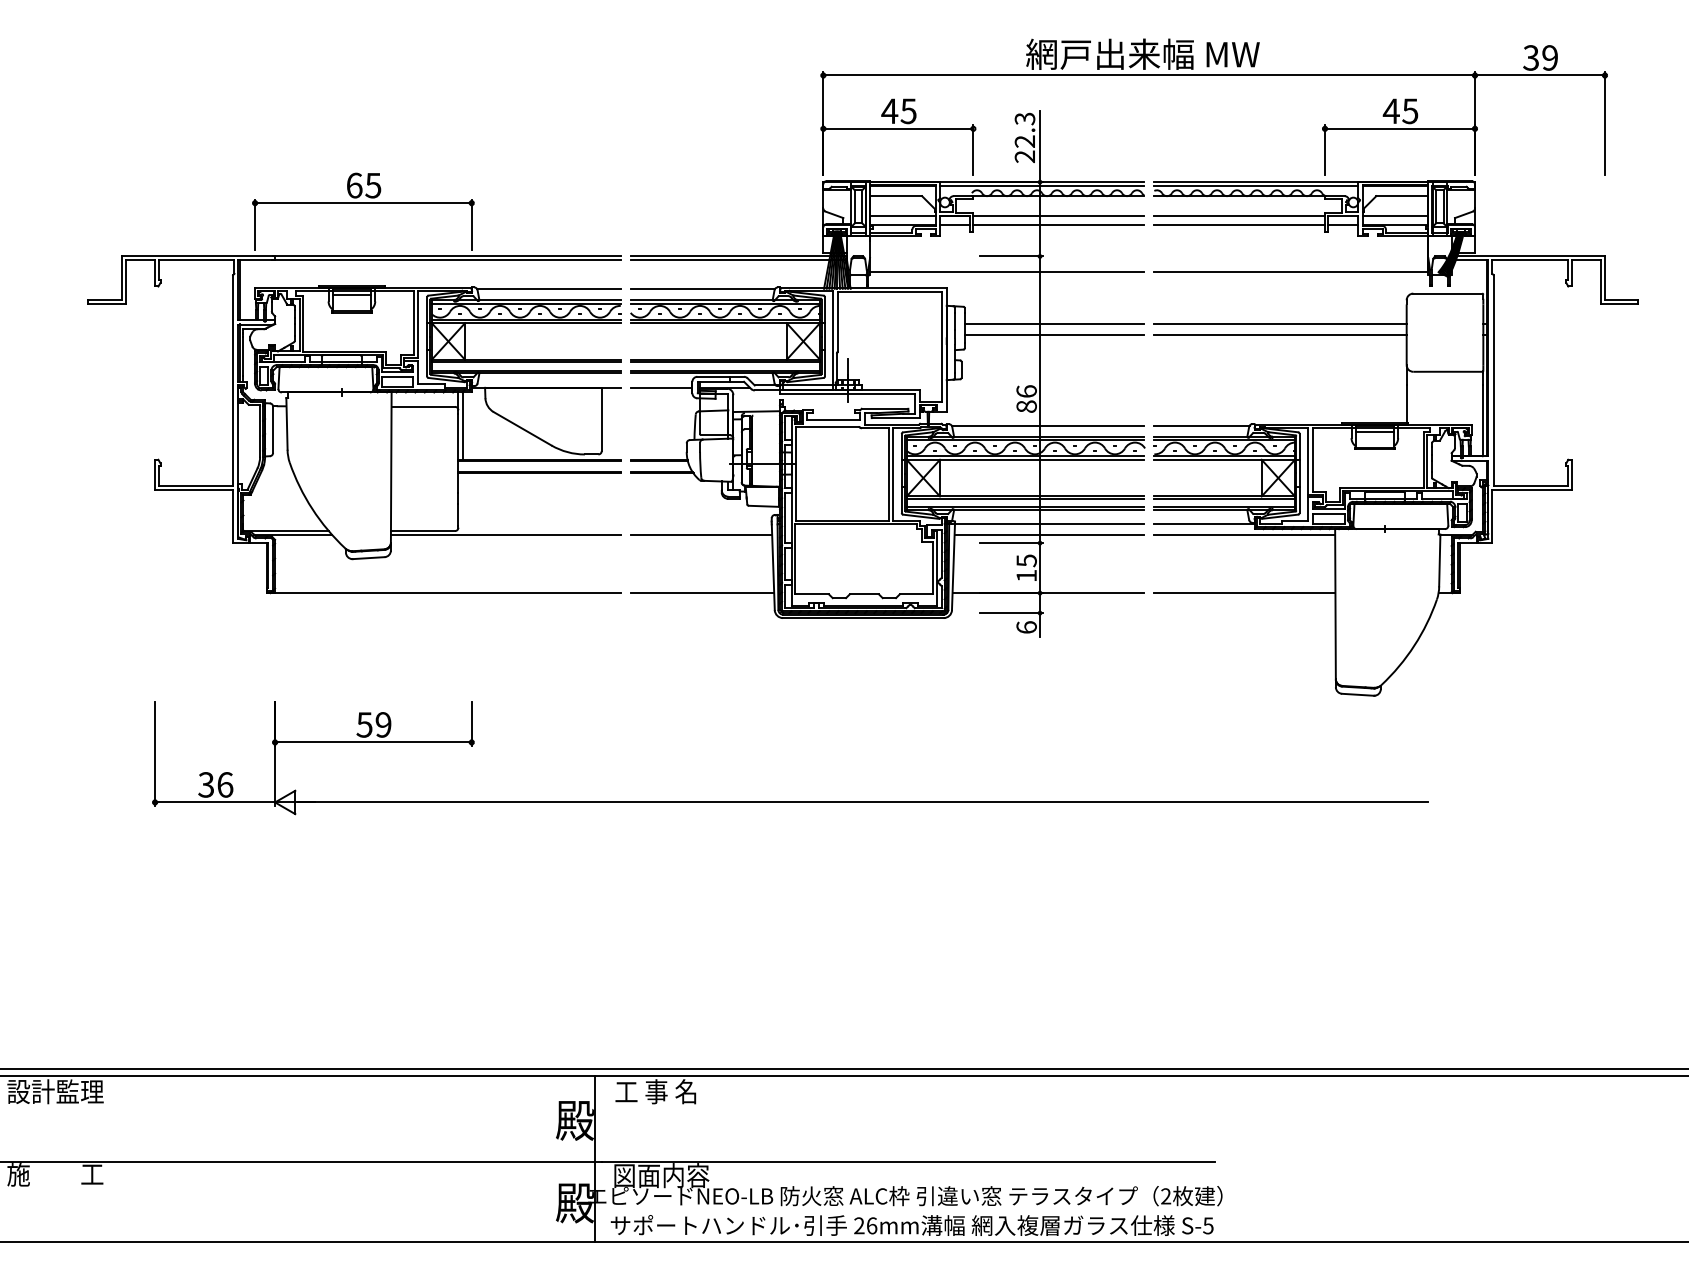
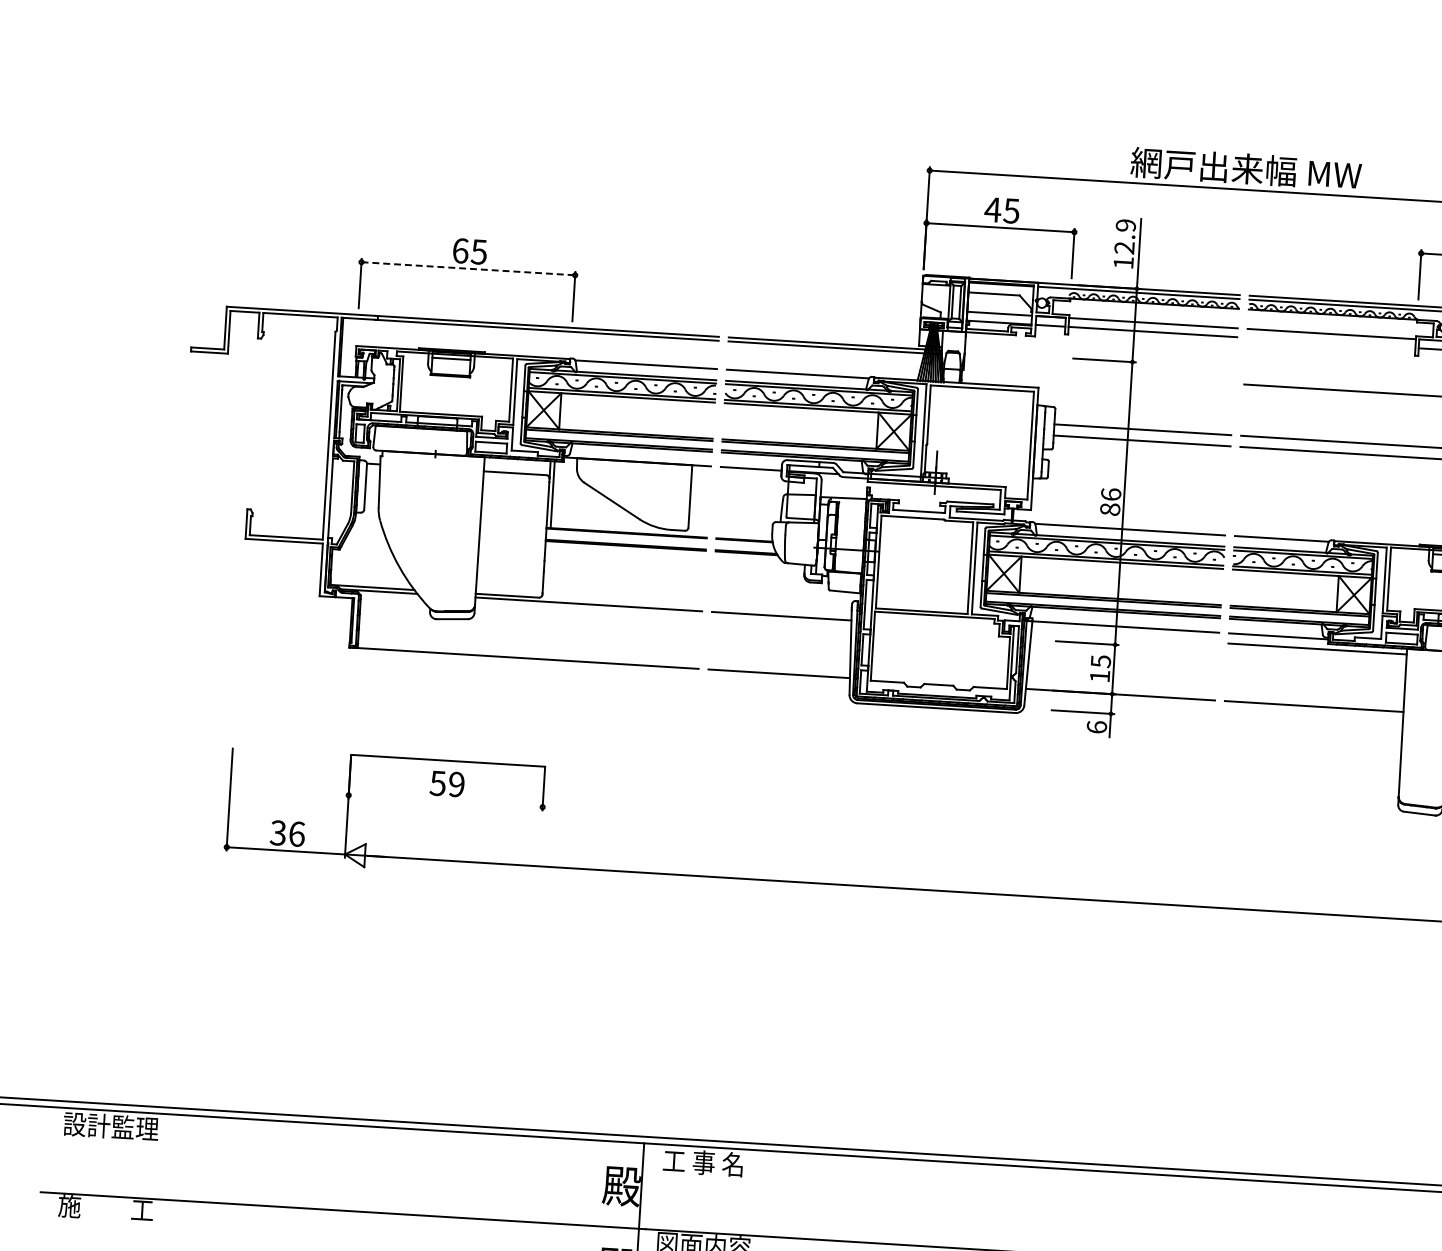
text: (1024, 137) -> (1124, 243), 22.3 -> 12.9
line: (363, 203) -> (468, 269), solid -> dashed
line: (1239, 224) -> (1331, 342), removed
line: (1007, 272) -> (1099, 375), removed
line: (1049, 534) -> (1125, 636), removed
line: (373, 742) -> (448, 760), moved

